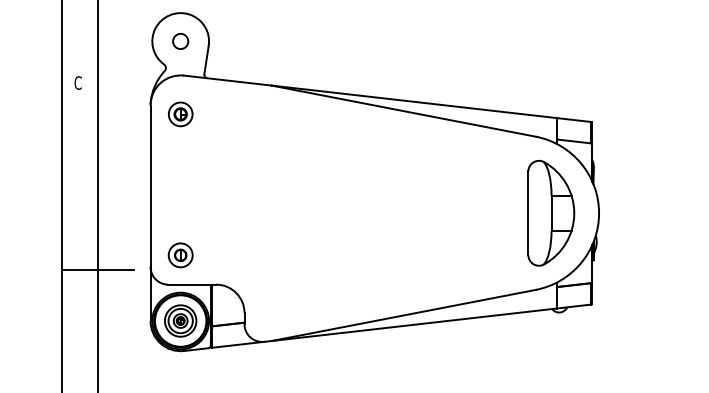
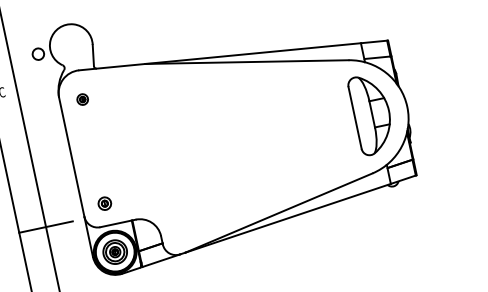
circle: (180, 41) -> (38, 54), moved
part: (180, 114) -> (82, 99), size x0.6
part: (180, 255) -> (104, 203), size x0.7

